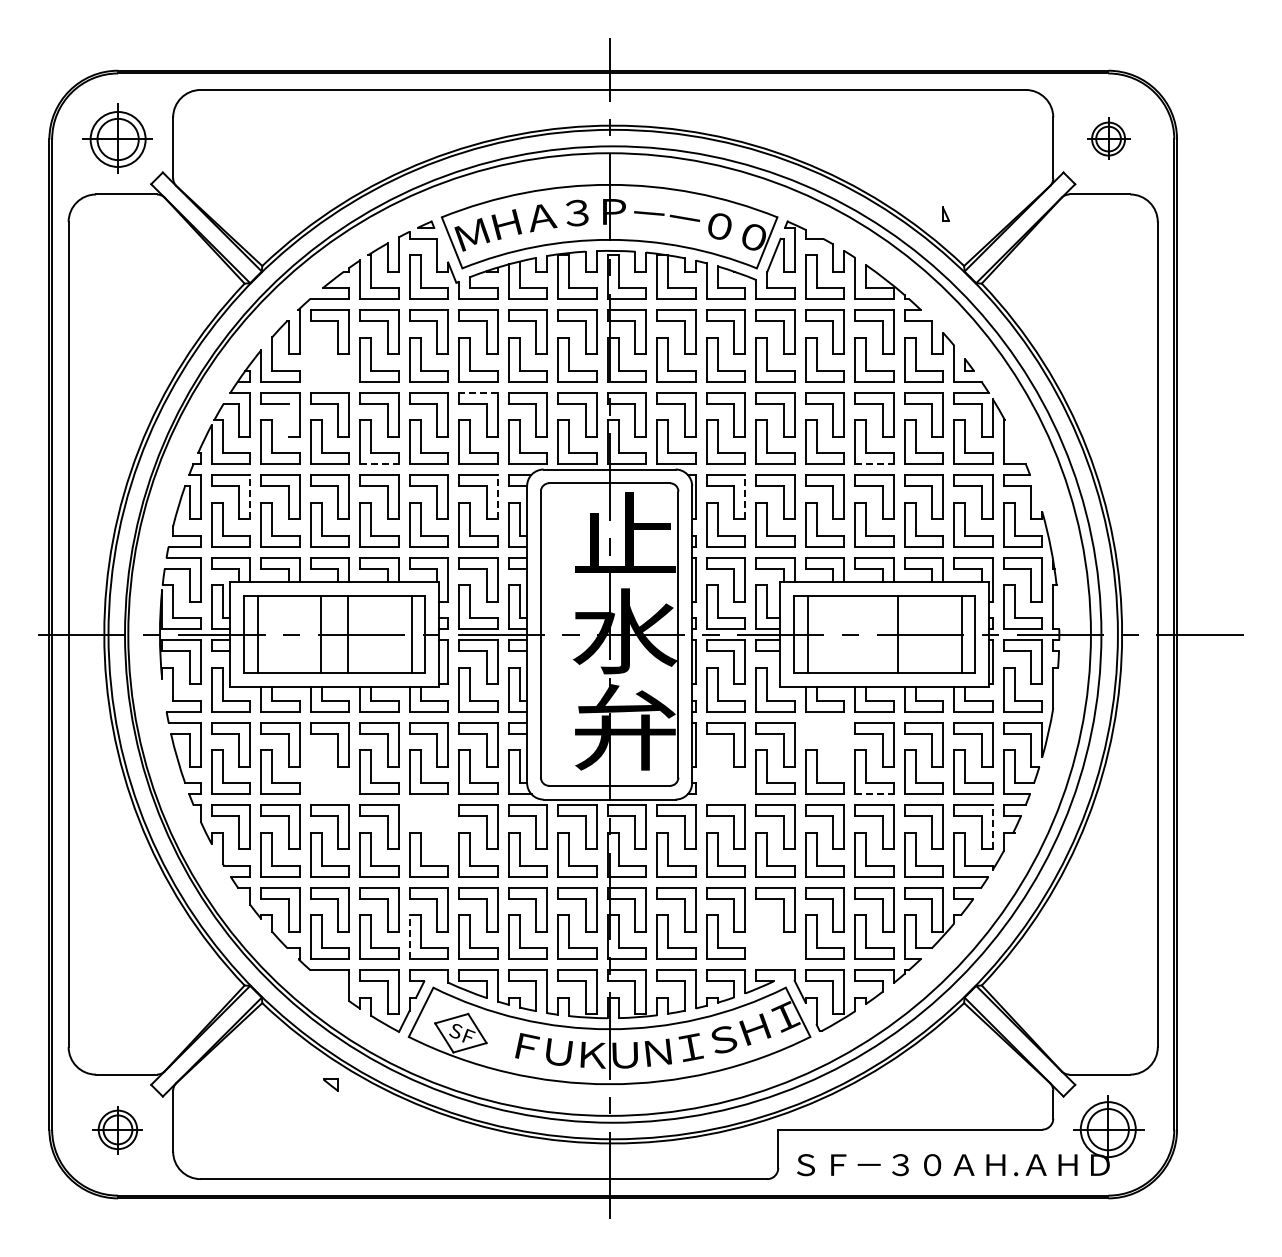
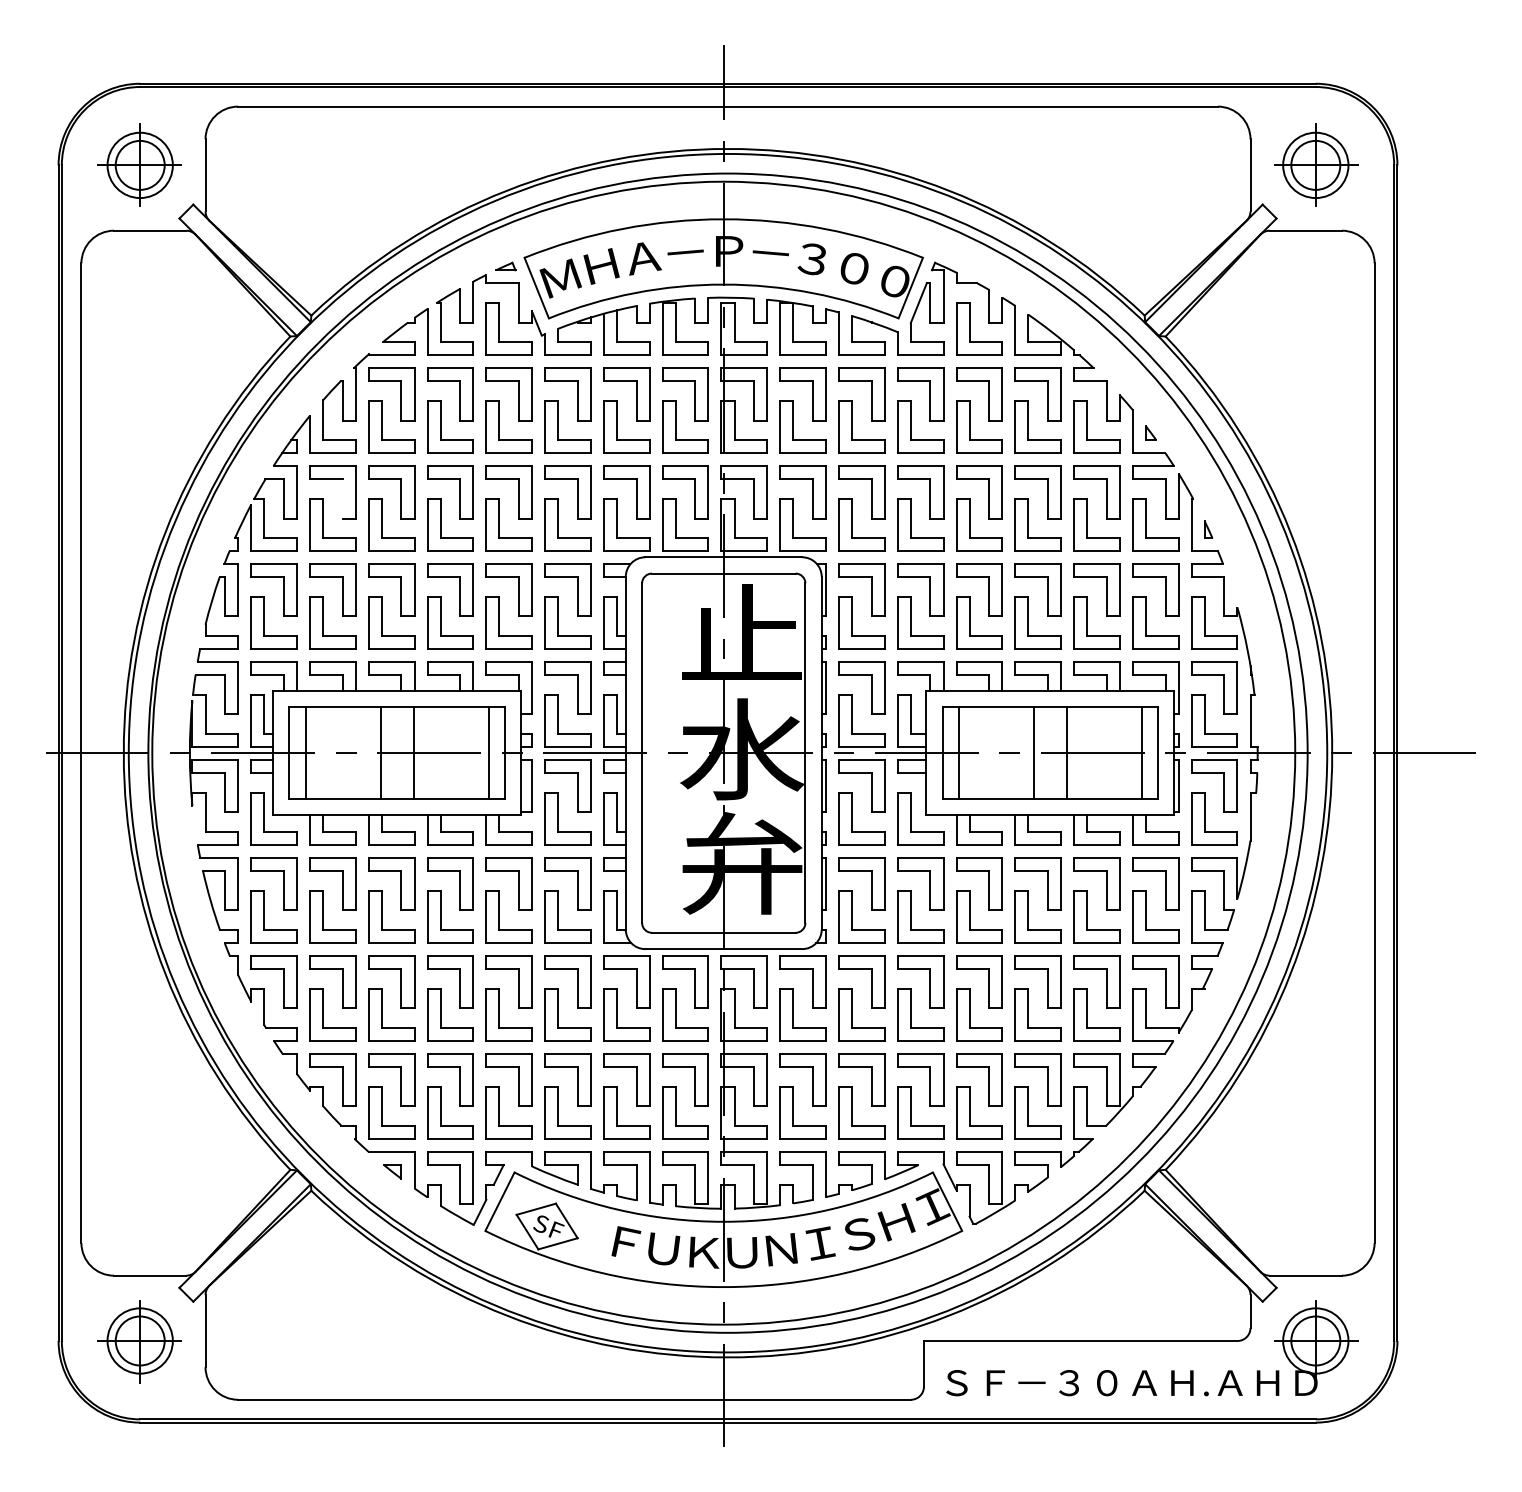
part: (1108, 138) -> (1316, 164), size x1.67
text: (577, 212) -> (685, 252), ３ -> －
part: (945, 213) -> (1208, 528), moved
text: (684, 218) -> (812, 259), － -> ３
part: (322, 359) -> (382, 426), added
line: (477, 392) -> (566, 465), dashed -> solid
line: (379, 464) -> (450, 551), dashed -> solid
line: (874, 464) -> (1038, 551), dashed -> solid
line: (250, 496) -> (297, 589), dashed -> solid
line: (497, 496) -> (590, 589), dashed -> solid
line: (745, 496) -> (885, 589), dashed -> solid
line: (870, 634) -> (1033, 753), added
part: (832, 744) -> (988, 883), added
part: (322, 771) -> (382, 915), added
part: (718, 771) -> (853, 915), added
line: (874, 794) -> (1038, 943), dashed -> solid
part: (436, 826) -> (518, 981), added
line: (992, 826) -> (1178, 981), dashed -> solid
line: (409, 936) -> (486, 1111), dashed -> solid
part: (767, 936) -> (911, 1111), added
part: (330, 1084) -> (392, 1171), moved
part: (117, 1130) -> (139, 1342), size x1.43

